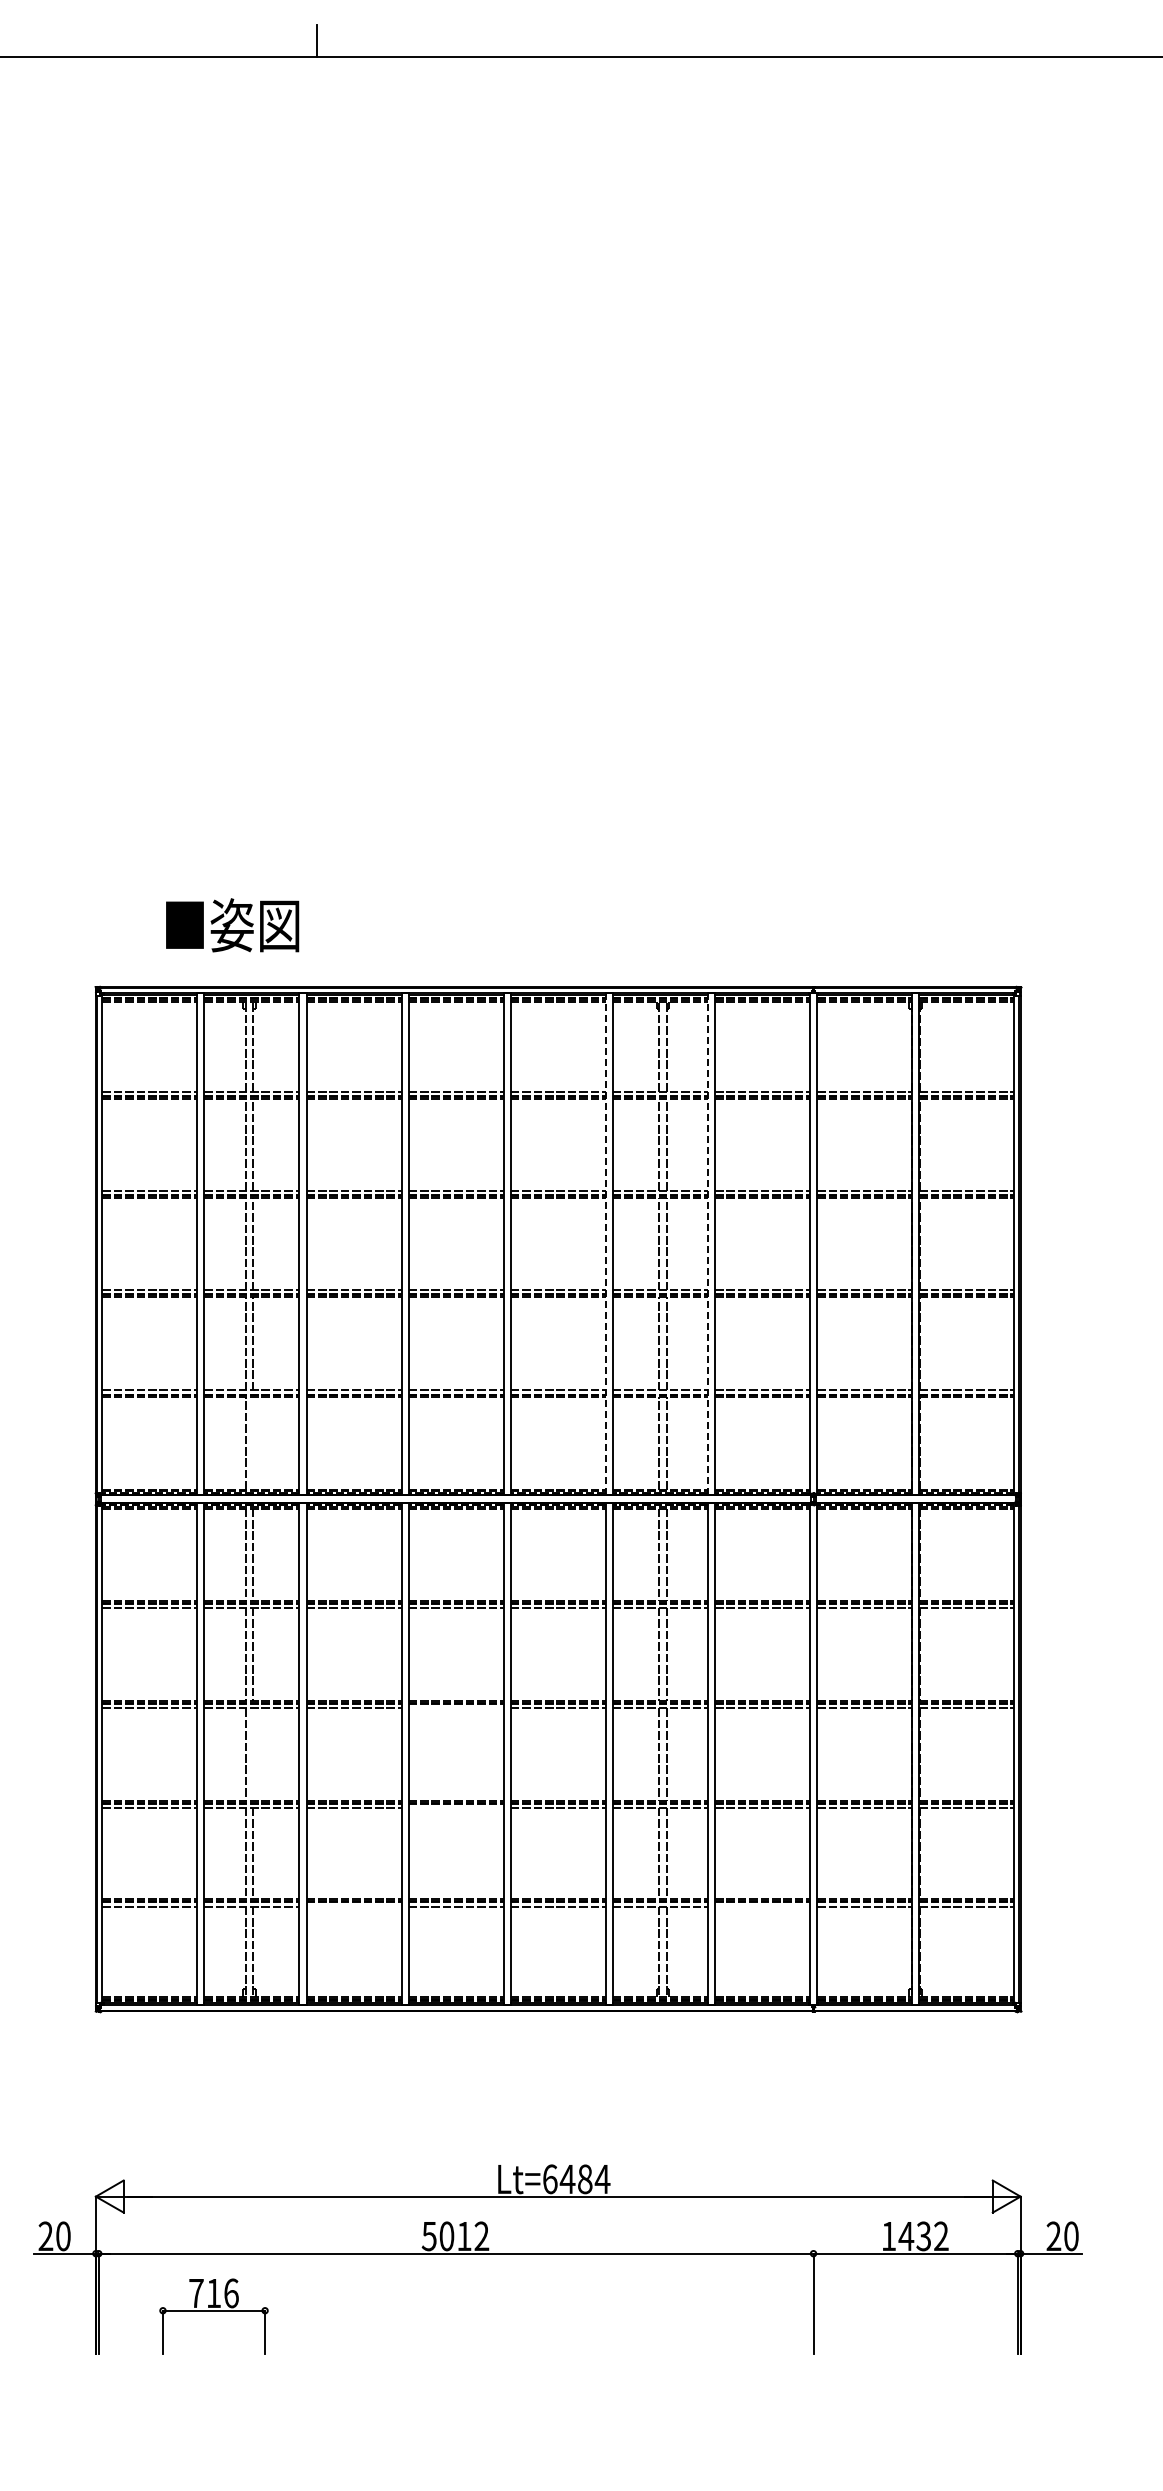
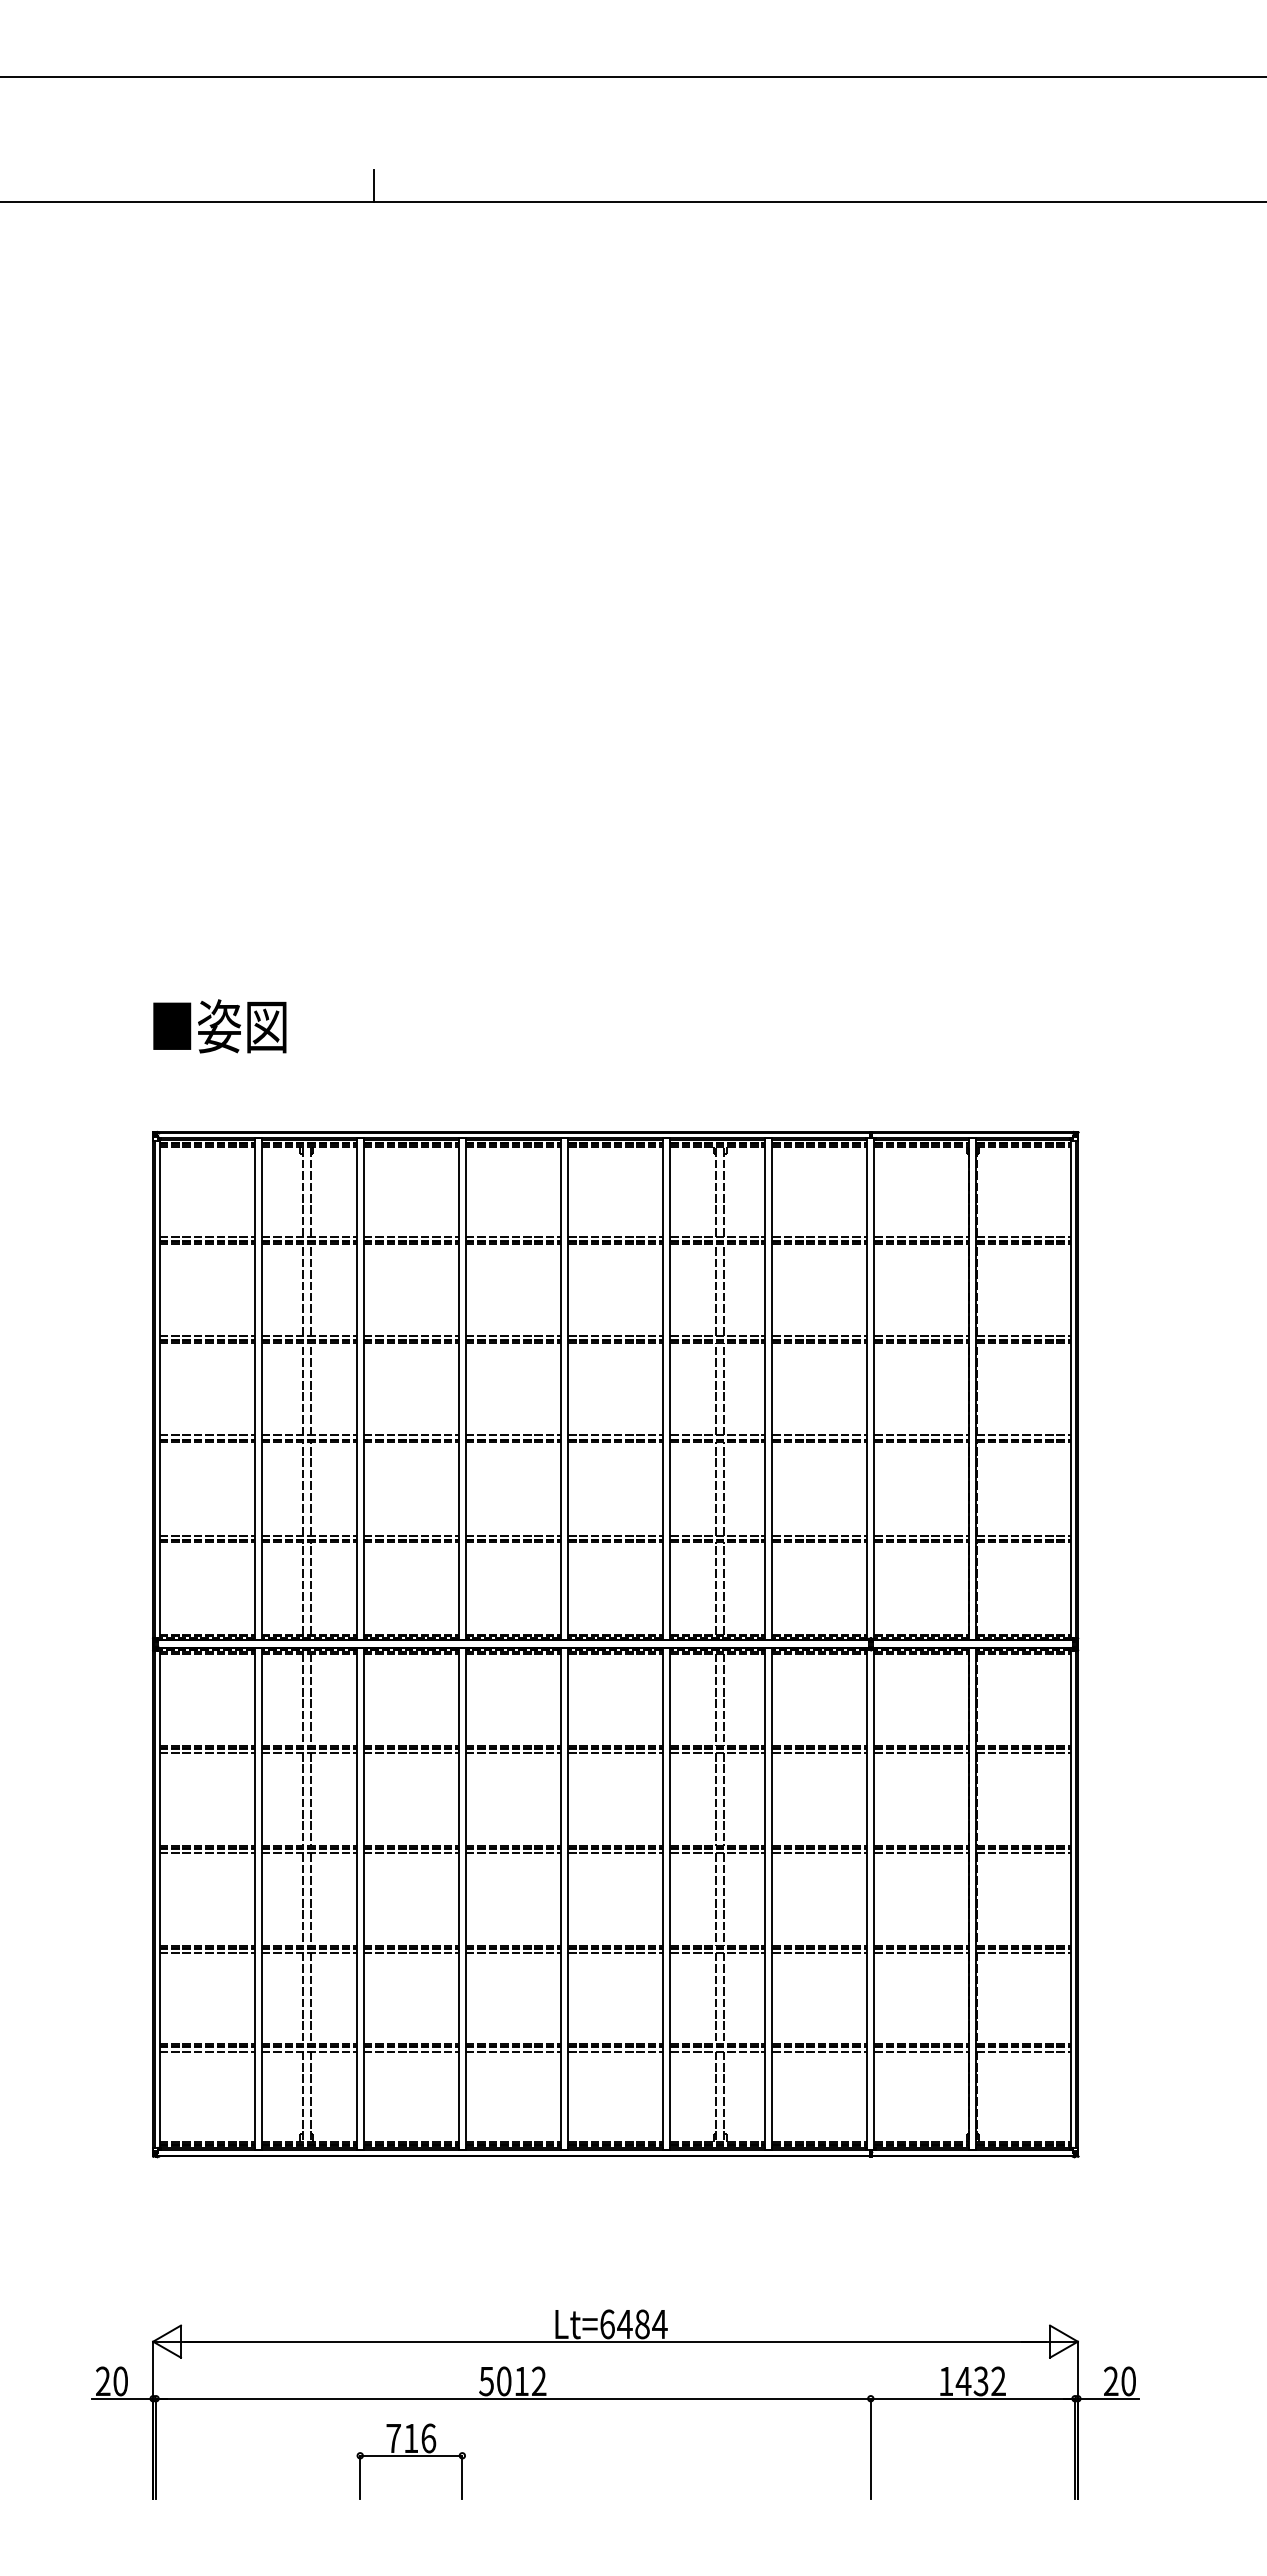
text: (232, 925) -> (219, 1026), moved
line: (606, 1244) -> (663, 1389), dashed -> solid
line: (708, 1244) -> (765, 1389), dashed -> solid
line: (253, 1443) -> (310, 1588), added
line: (455, 1708) -> (512, 1853), added
line: (253, 1754) -> (310, 1899), added
line: (455, 1807) -> (512, 1952), added
line: (353, 1906) -> (410, 2051), added
line: (762, 1906) -> (819, 2051), added
part: (213, 2316) -> (410, 2461), moved

